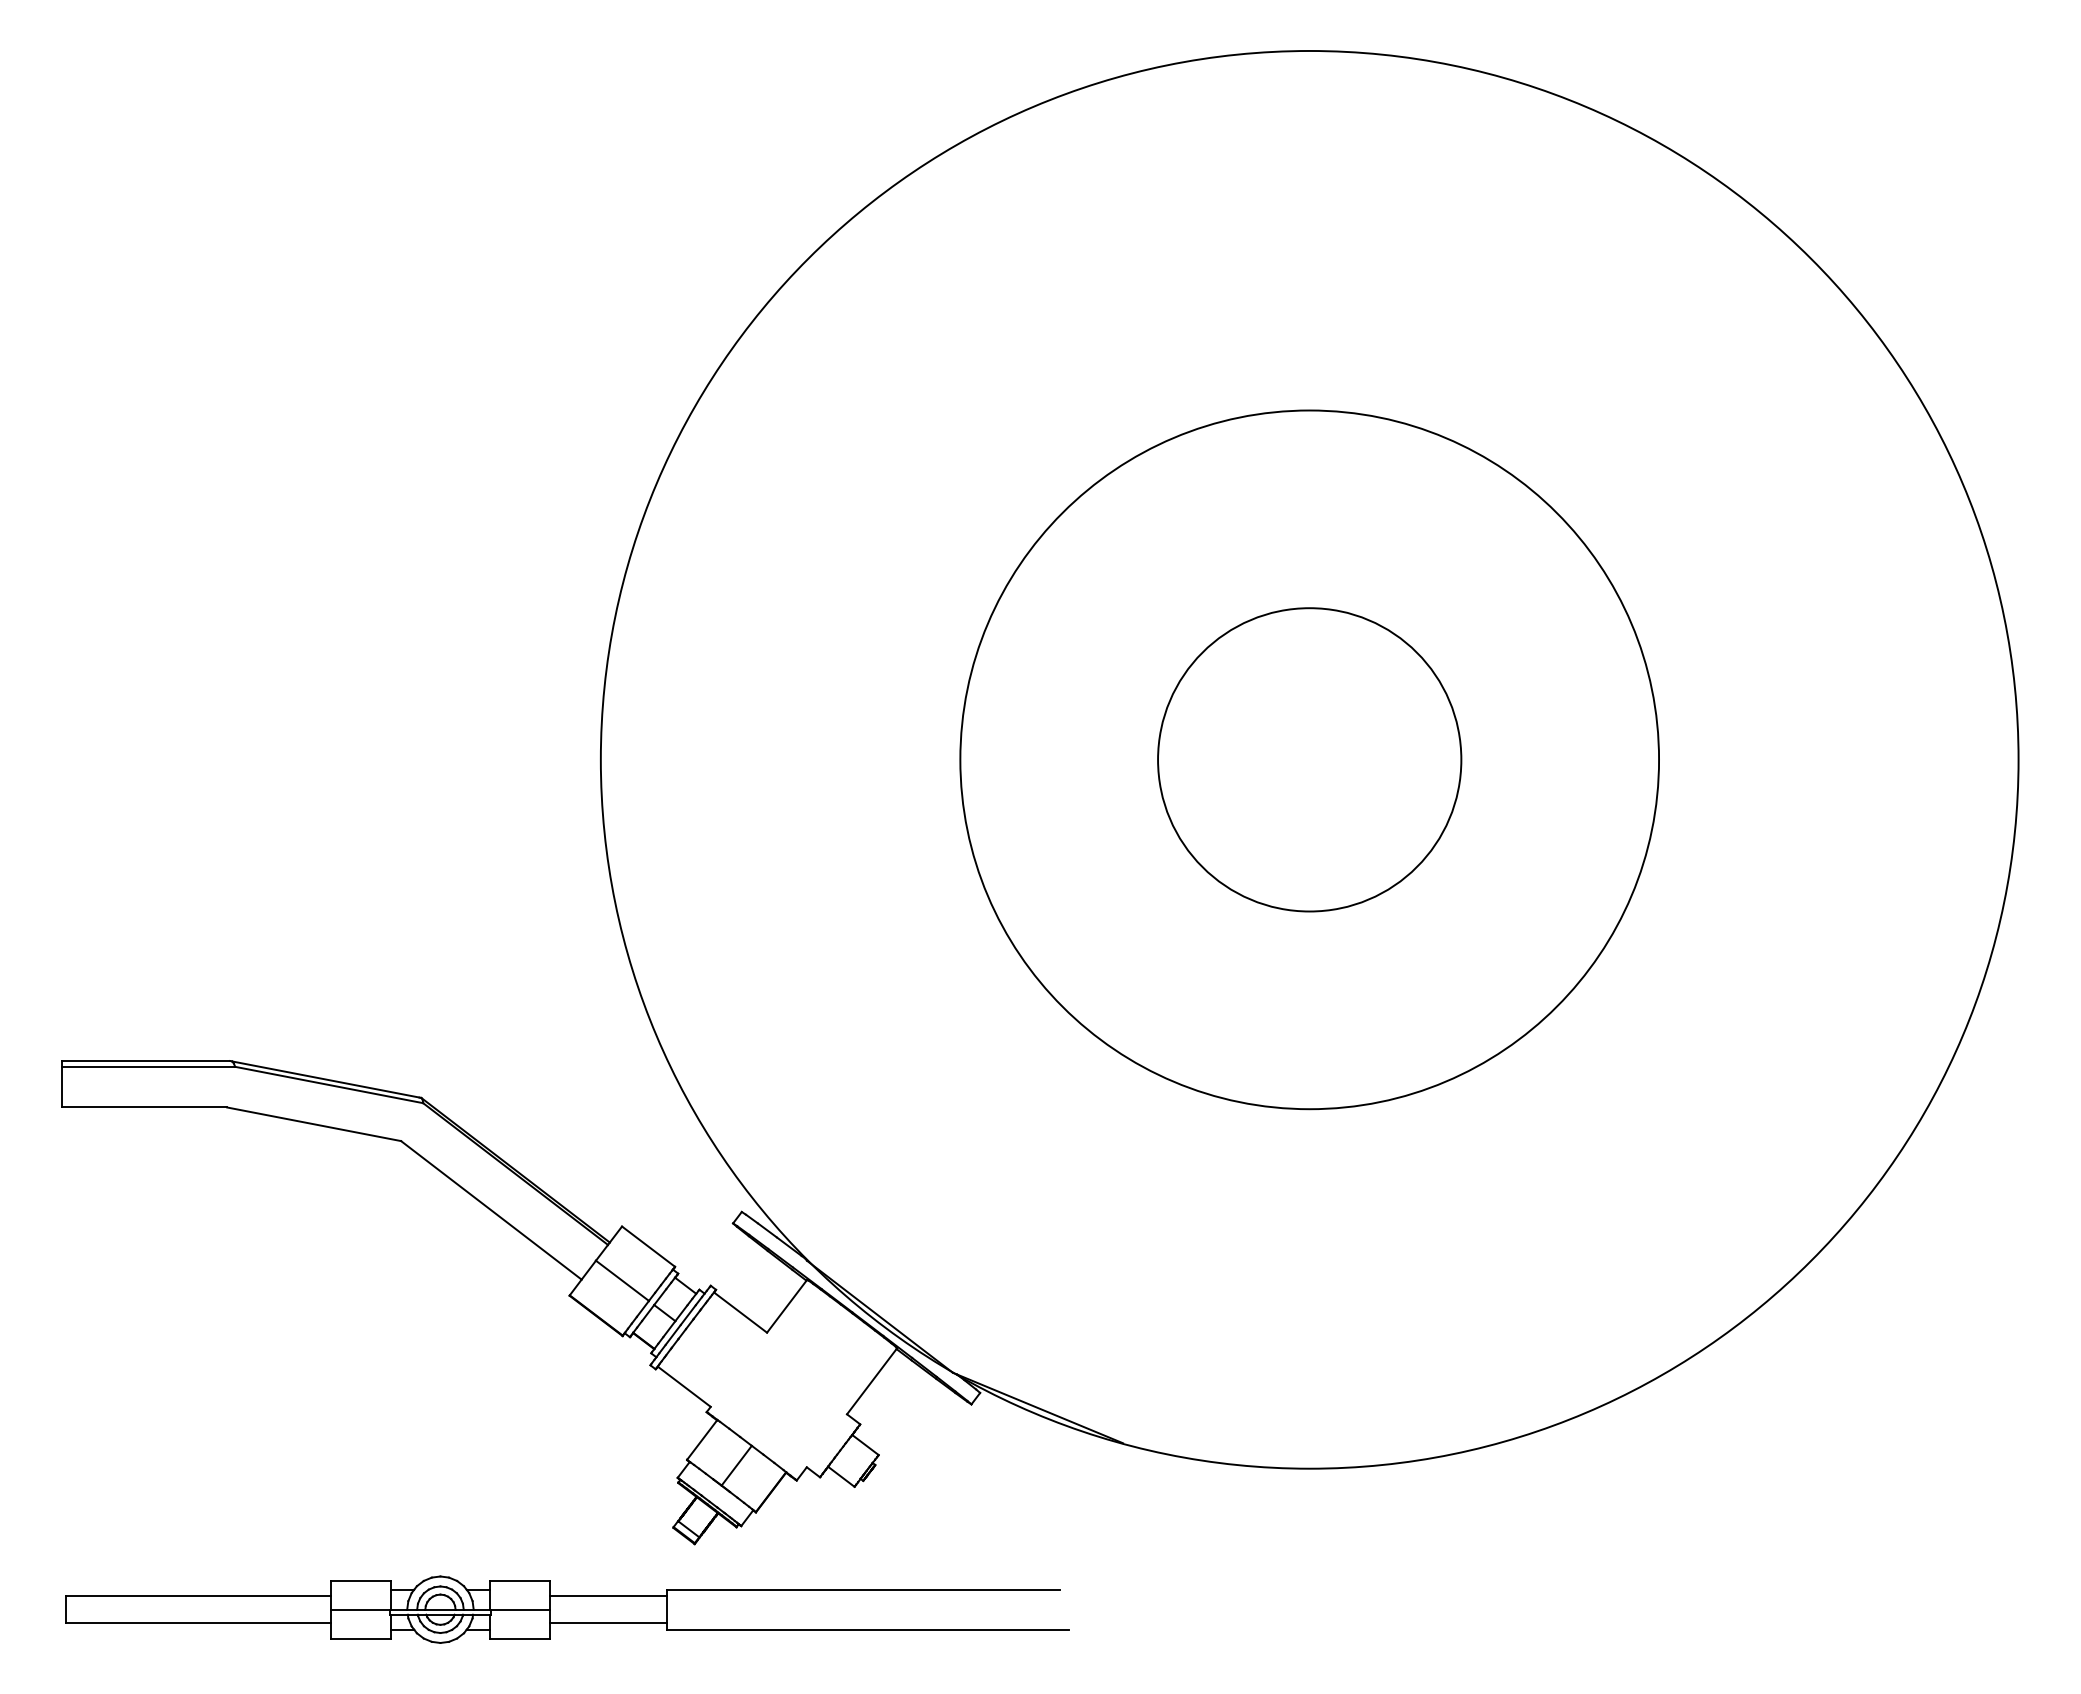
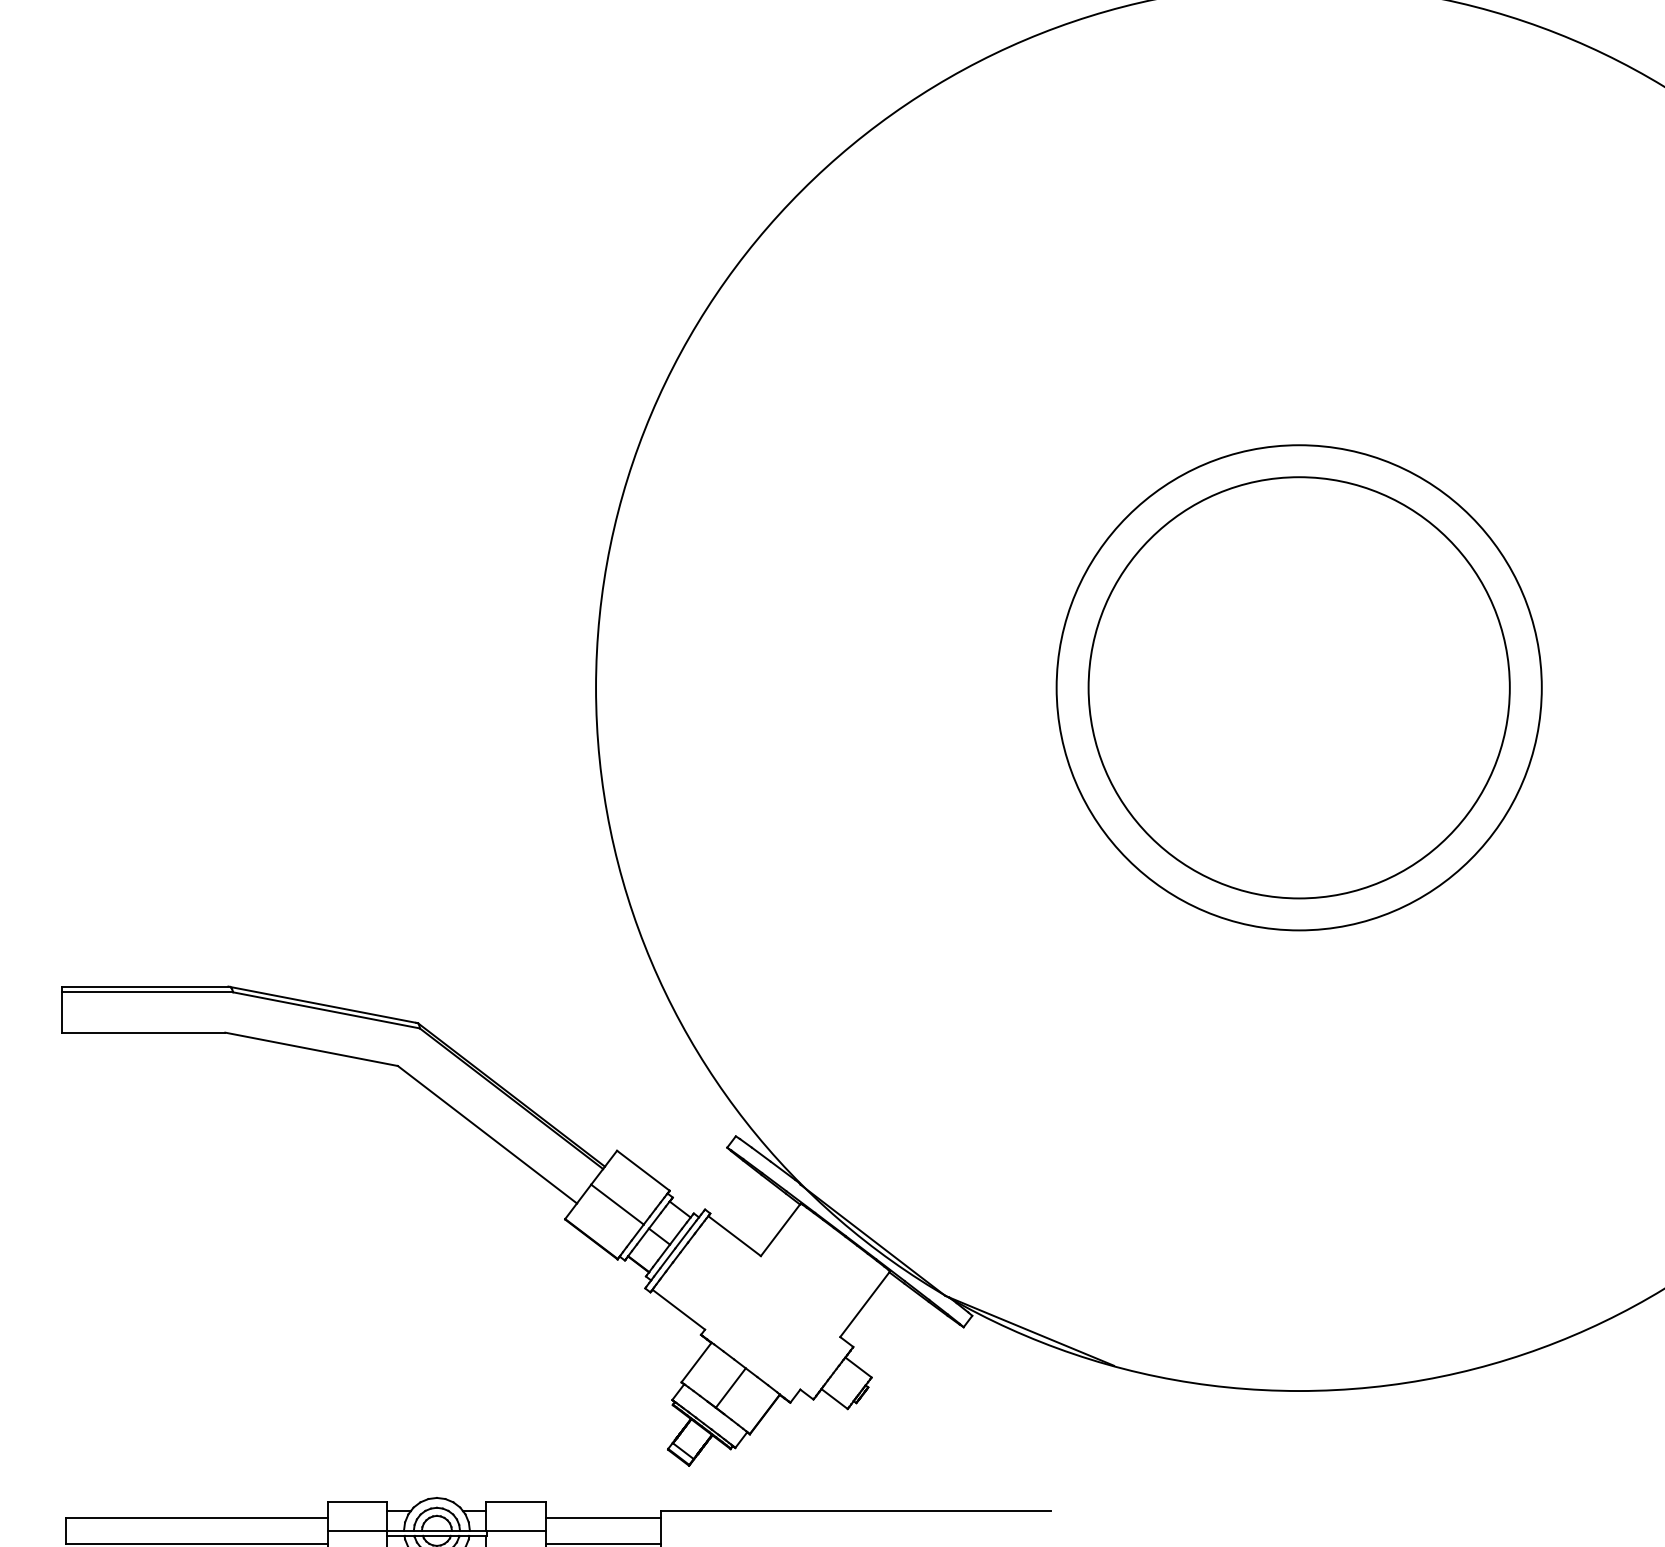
circle: (1309, 759) -> (1299, 687), size x0.7
circle: (1309, 759) -> (1299, 687), size x1.4

